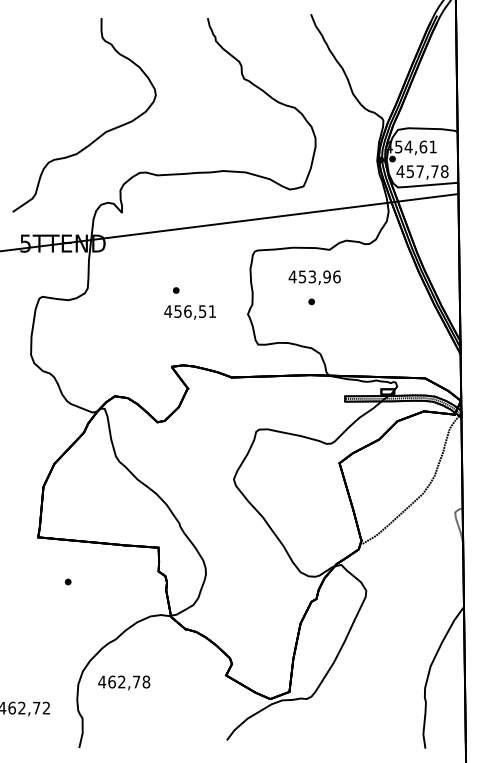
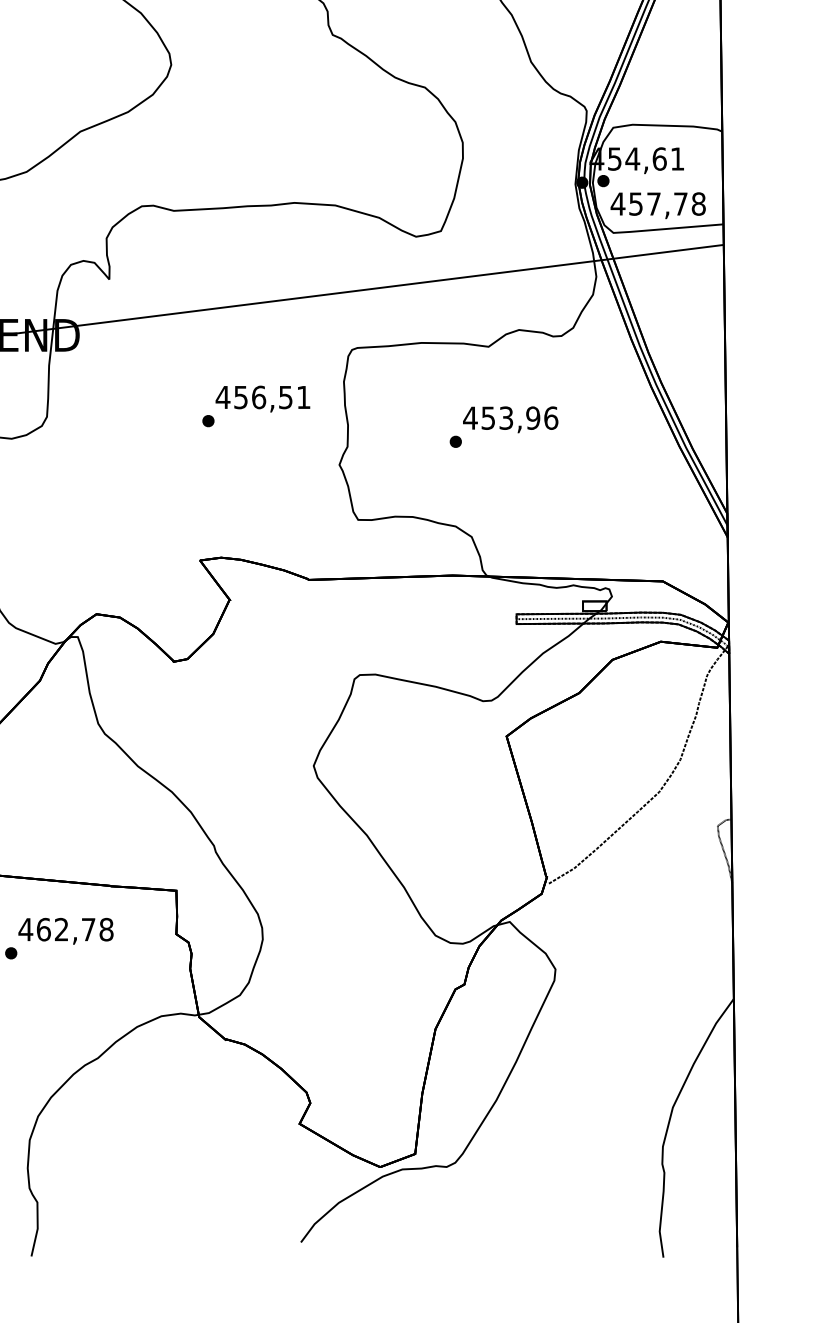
text: (314, 277) -> (510, 419), moved
text: (189, 312) -> (261, 399), moved
text: (124, 682) -> (66, 930), moved

